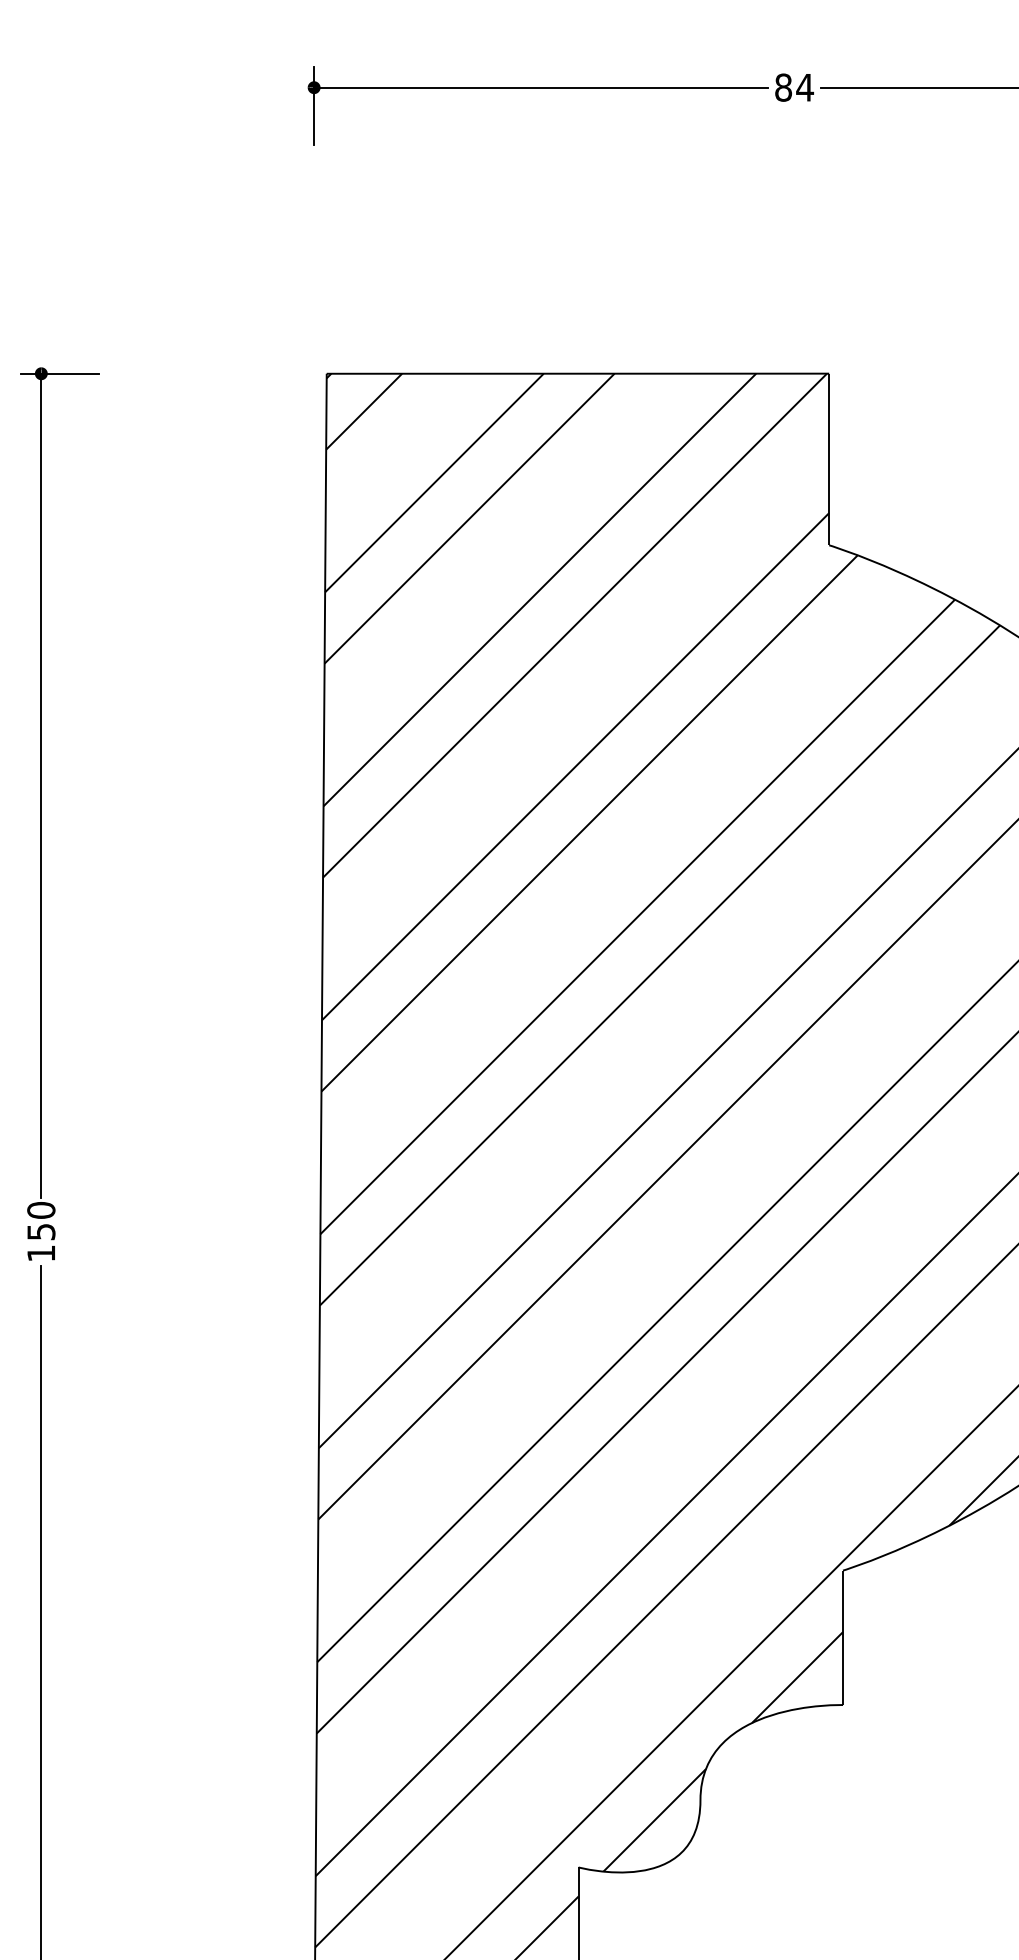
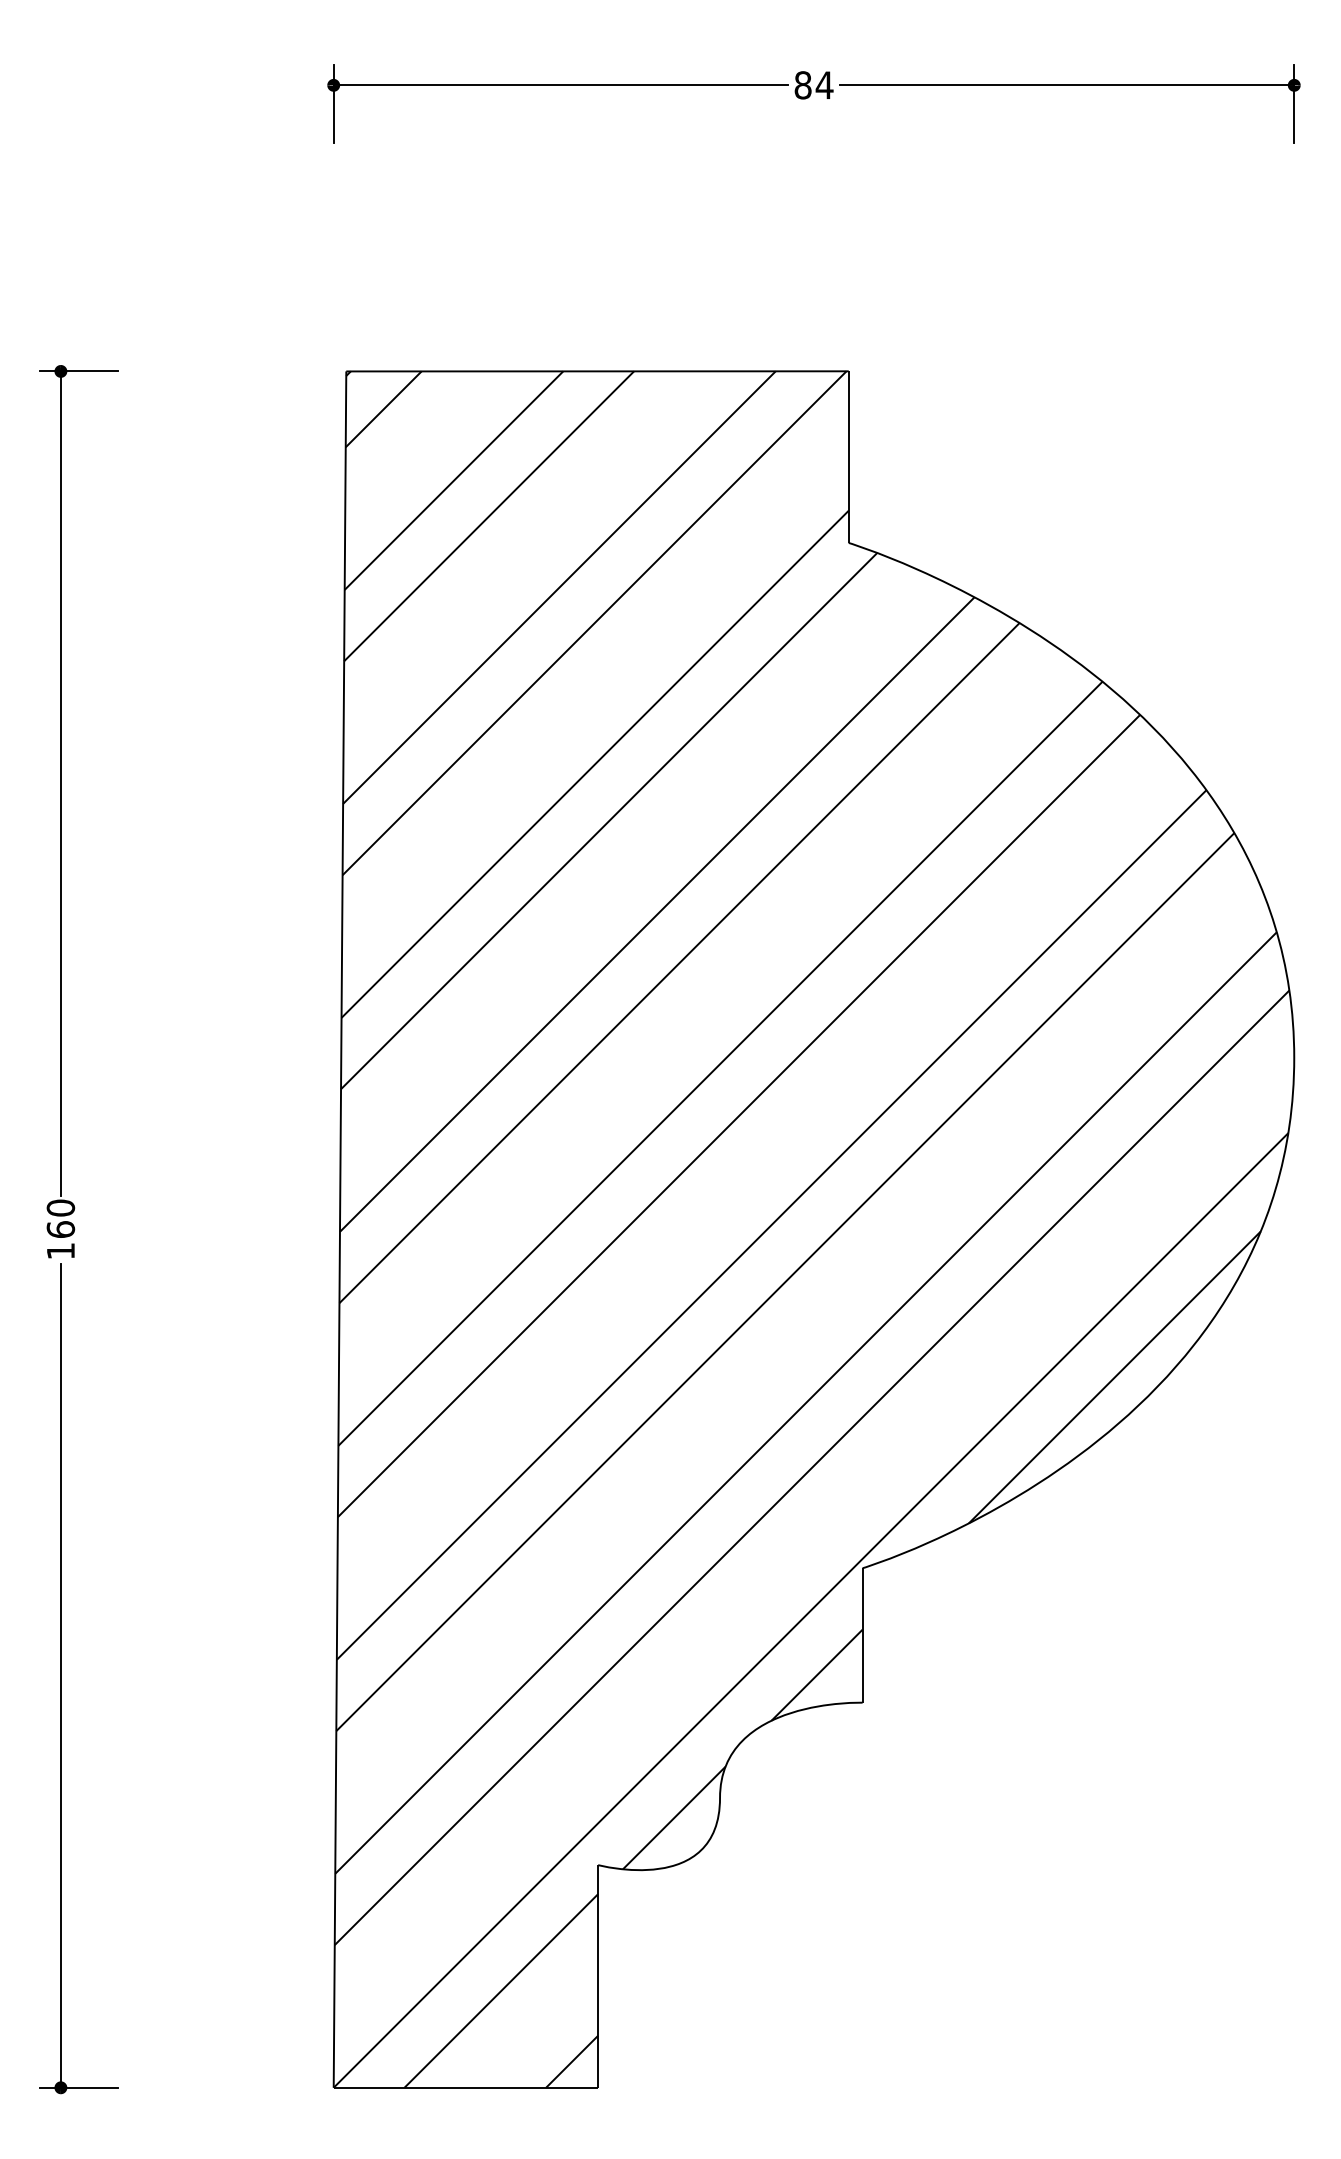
text: (40, 1231) -> (60, 1229), 150 -> 160

